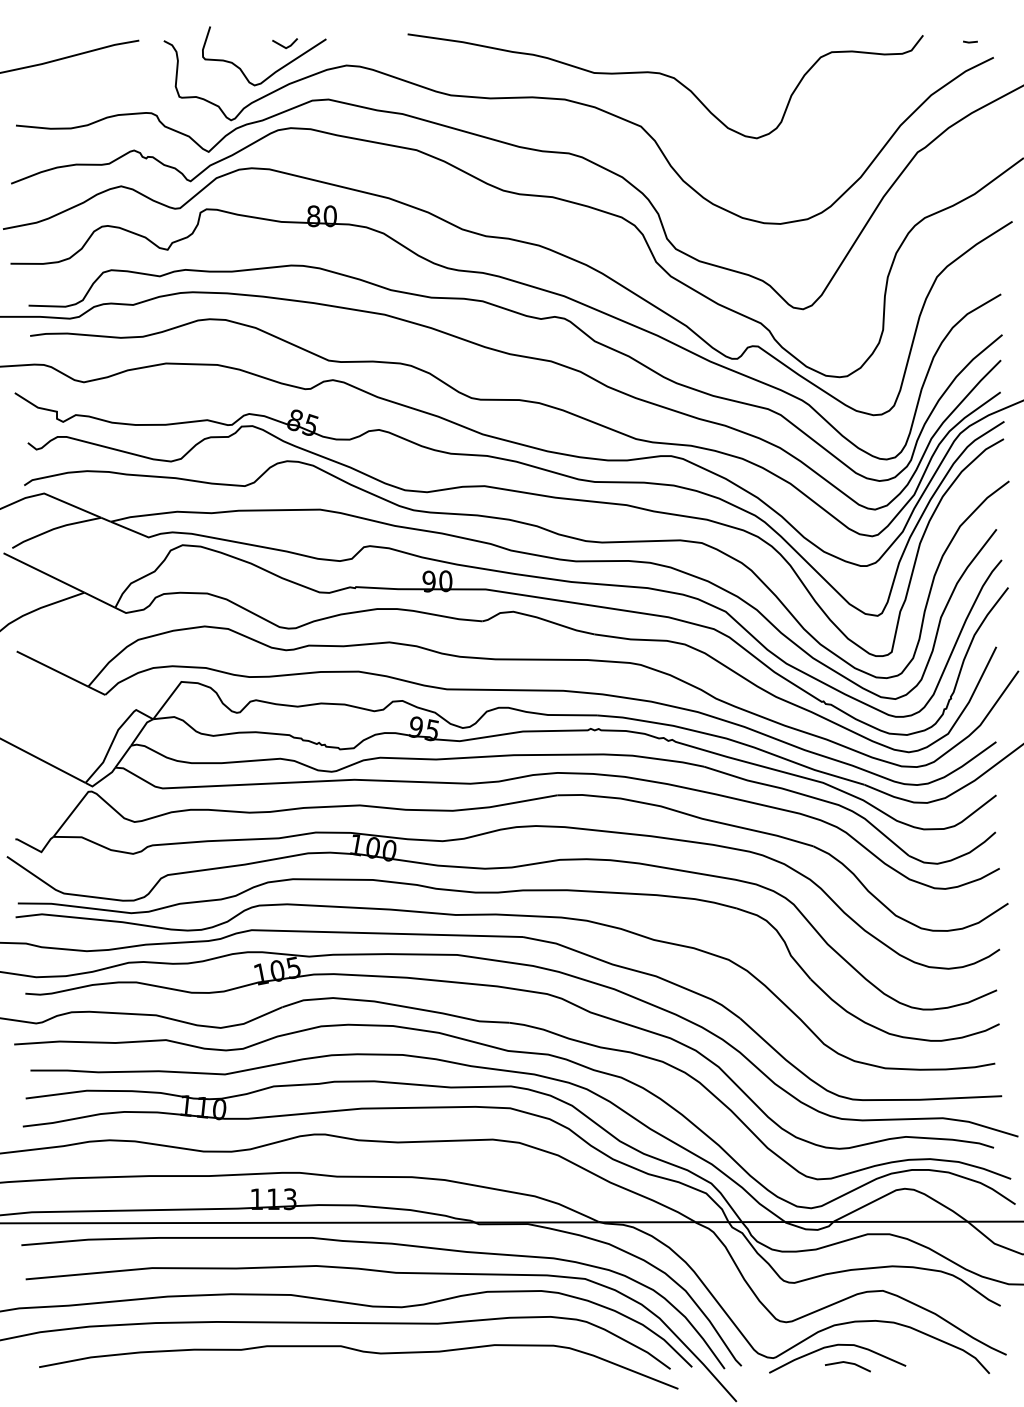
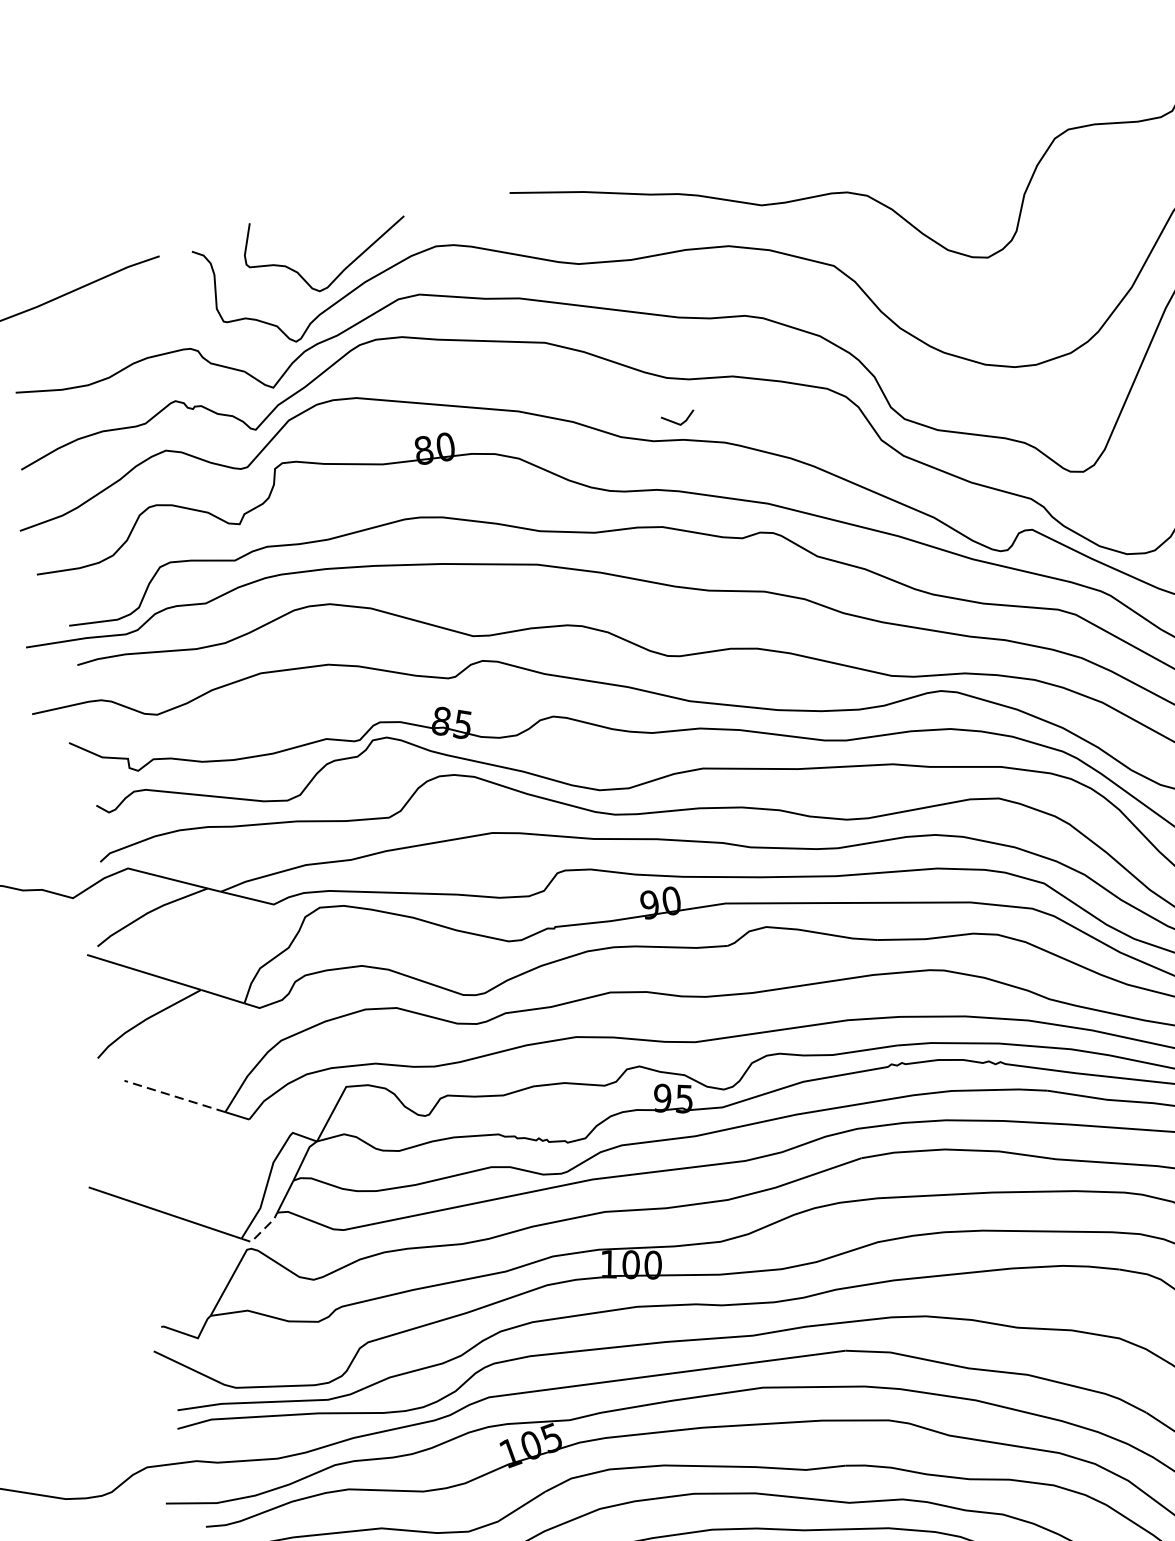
line: (283, 45) -> (676, 421), moved
line: (52, 669) -> (174, 1097), solid -> dashed
line: (101, 779) -> (261, 1230), solid -> dashed

